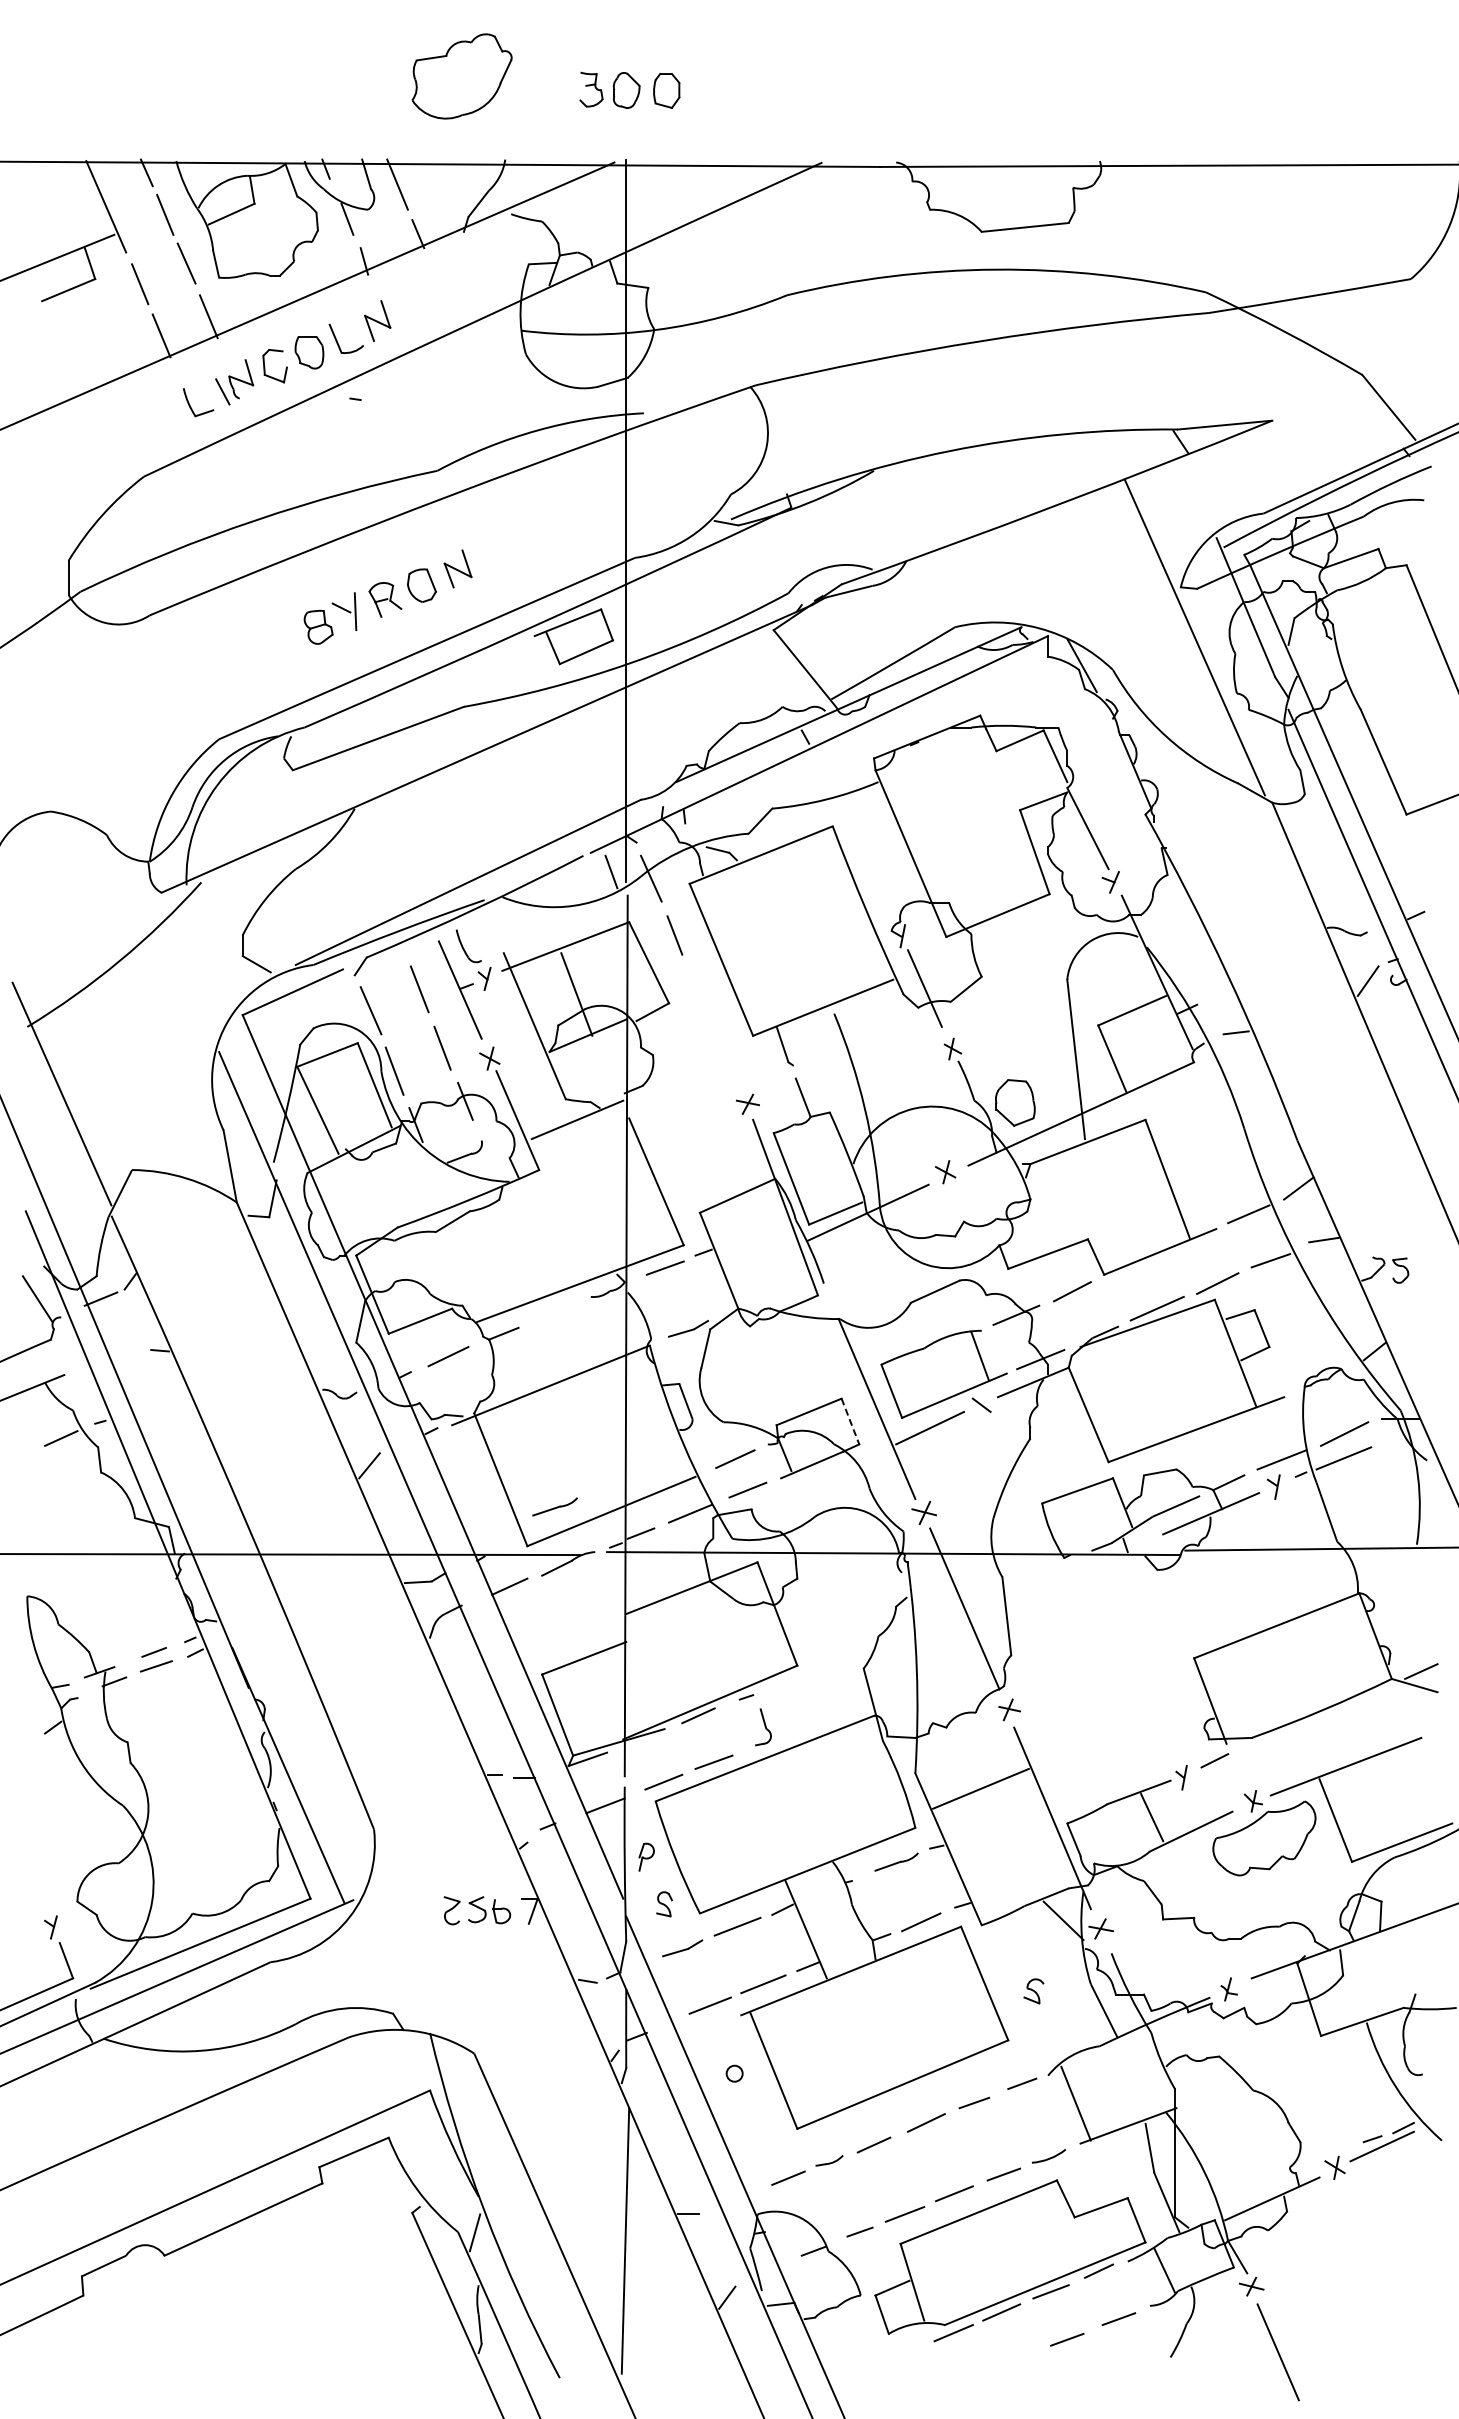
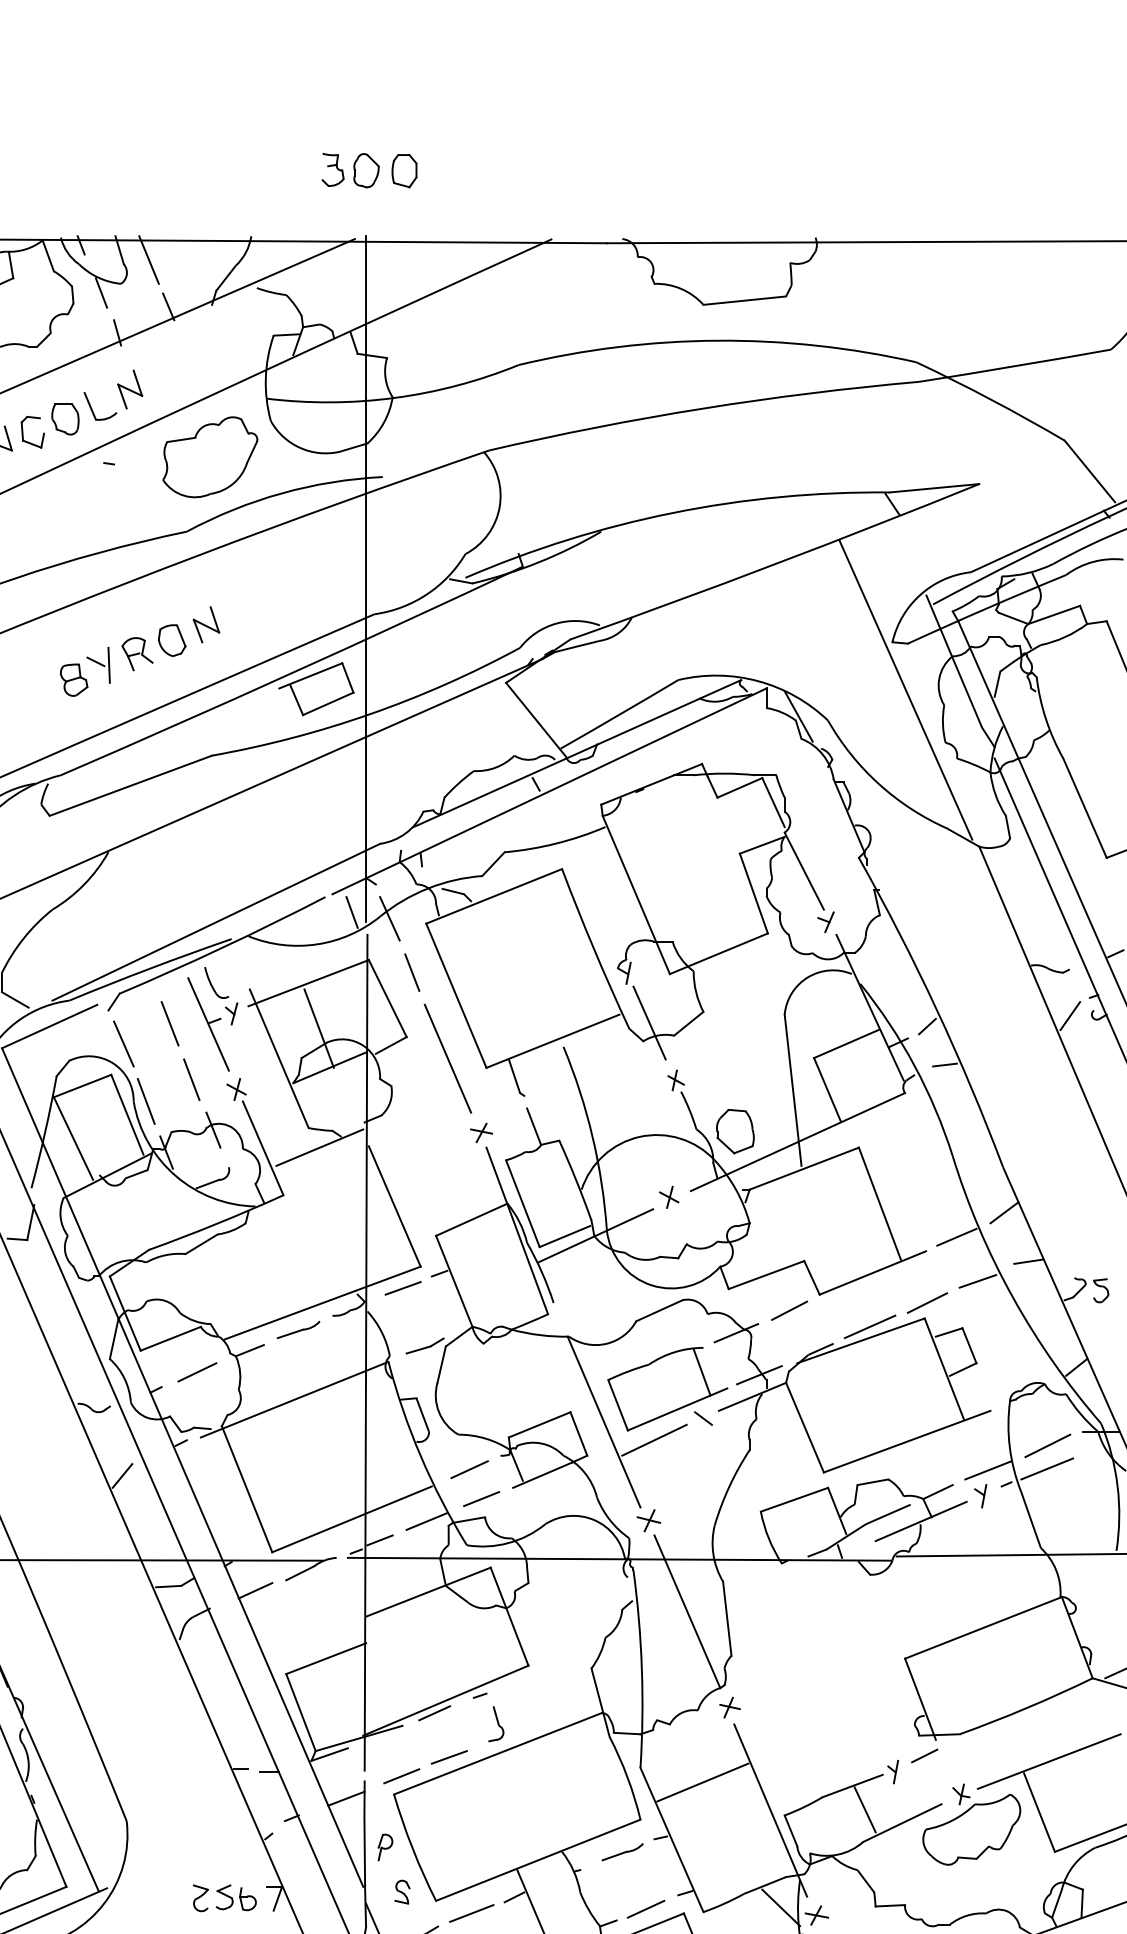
part: (461, 76) -> (209, 457), moved
line: (1217, 992) -> (927, 1026), added
line: (712, 1026) -> (447, 1059), added
line: (850, 1421) -> (578, 1433), dashed -> solid
part: (554, 1506) -> (297, 1329), moved

